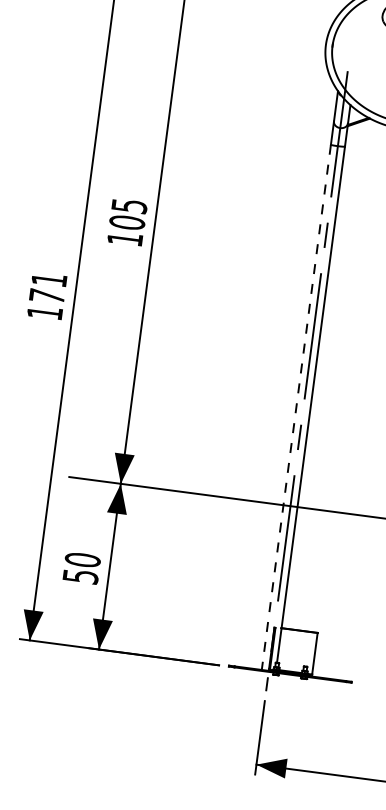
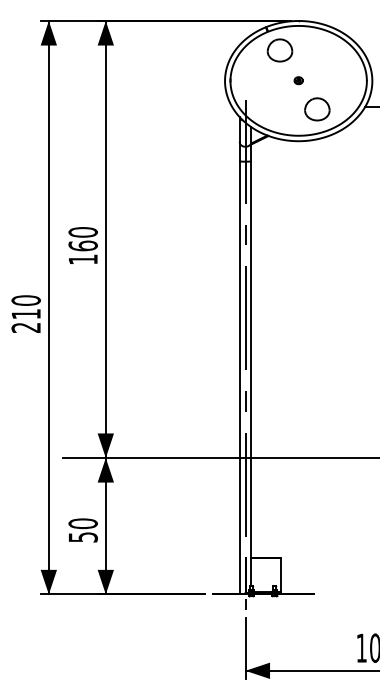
text: (127, 214) -> (82, 239), 105 -> 160
text: (46, 295) -> (25, 313), 171 -> 210
line: (296, 407) -> (239, 377), dashed -> solid

